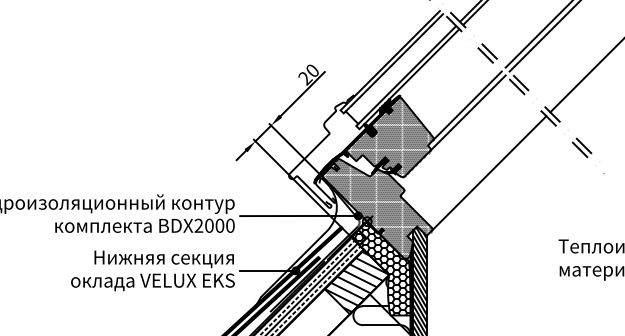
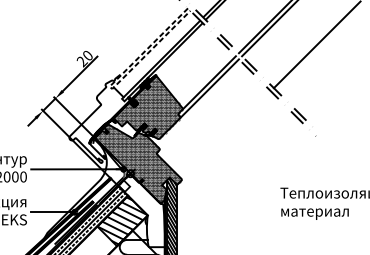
line: (342, 112) -> (111, 88), solid -> dashed
line: (489, 173) -> (226, 136), removed
hatch: (381, 268) -> (141, 210), removed

